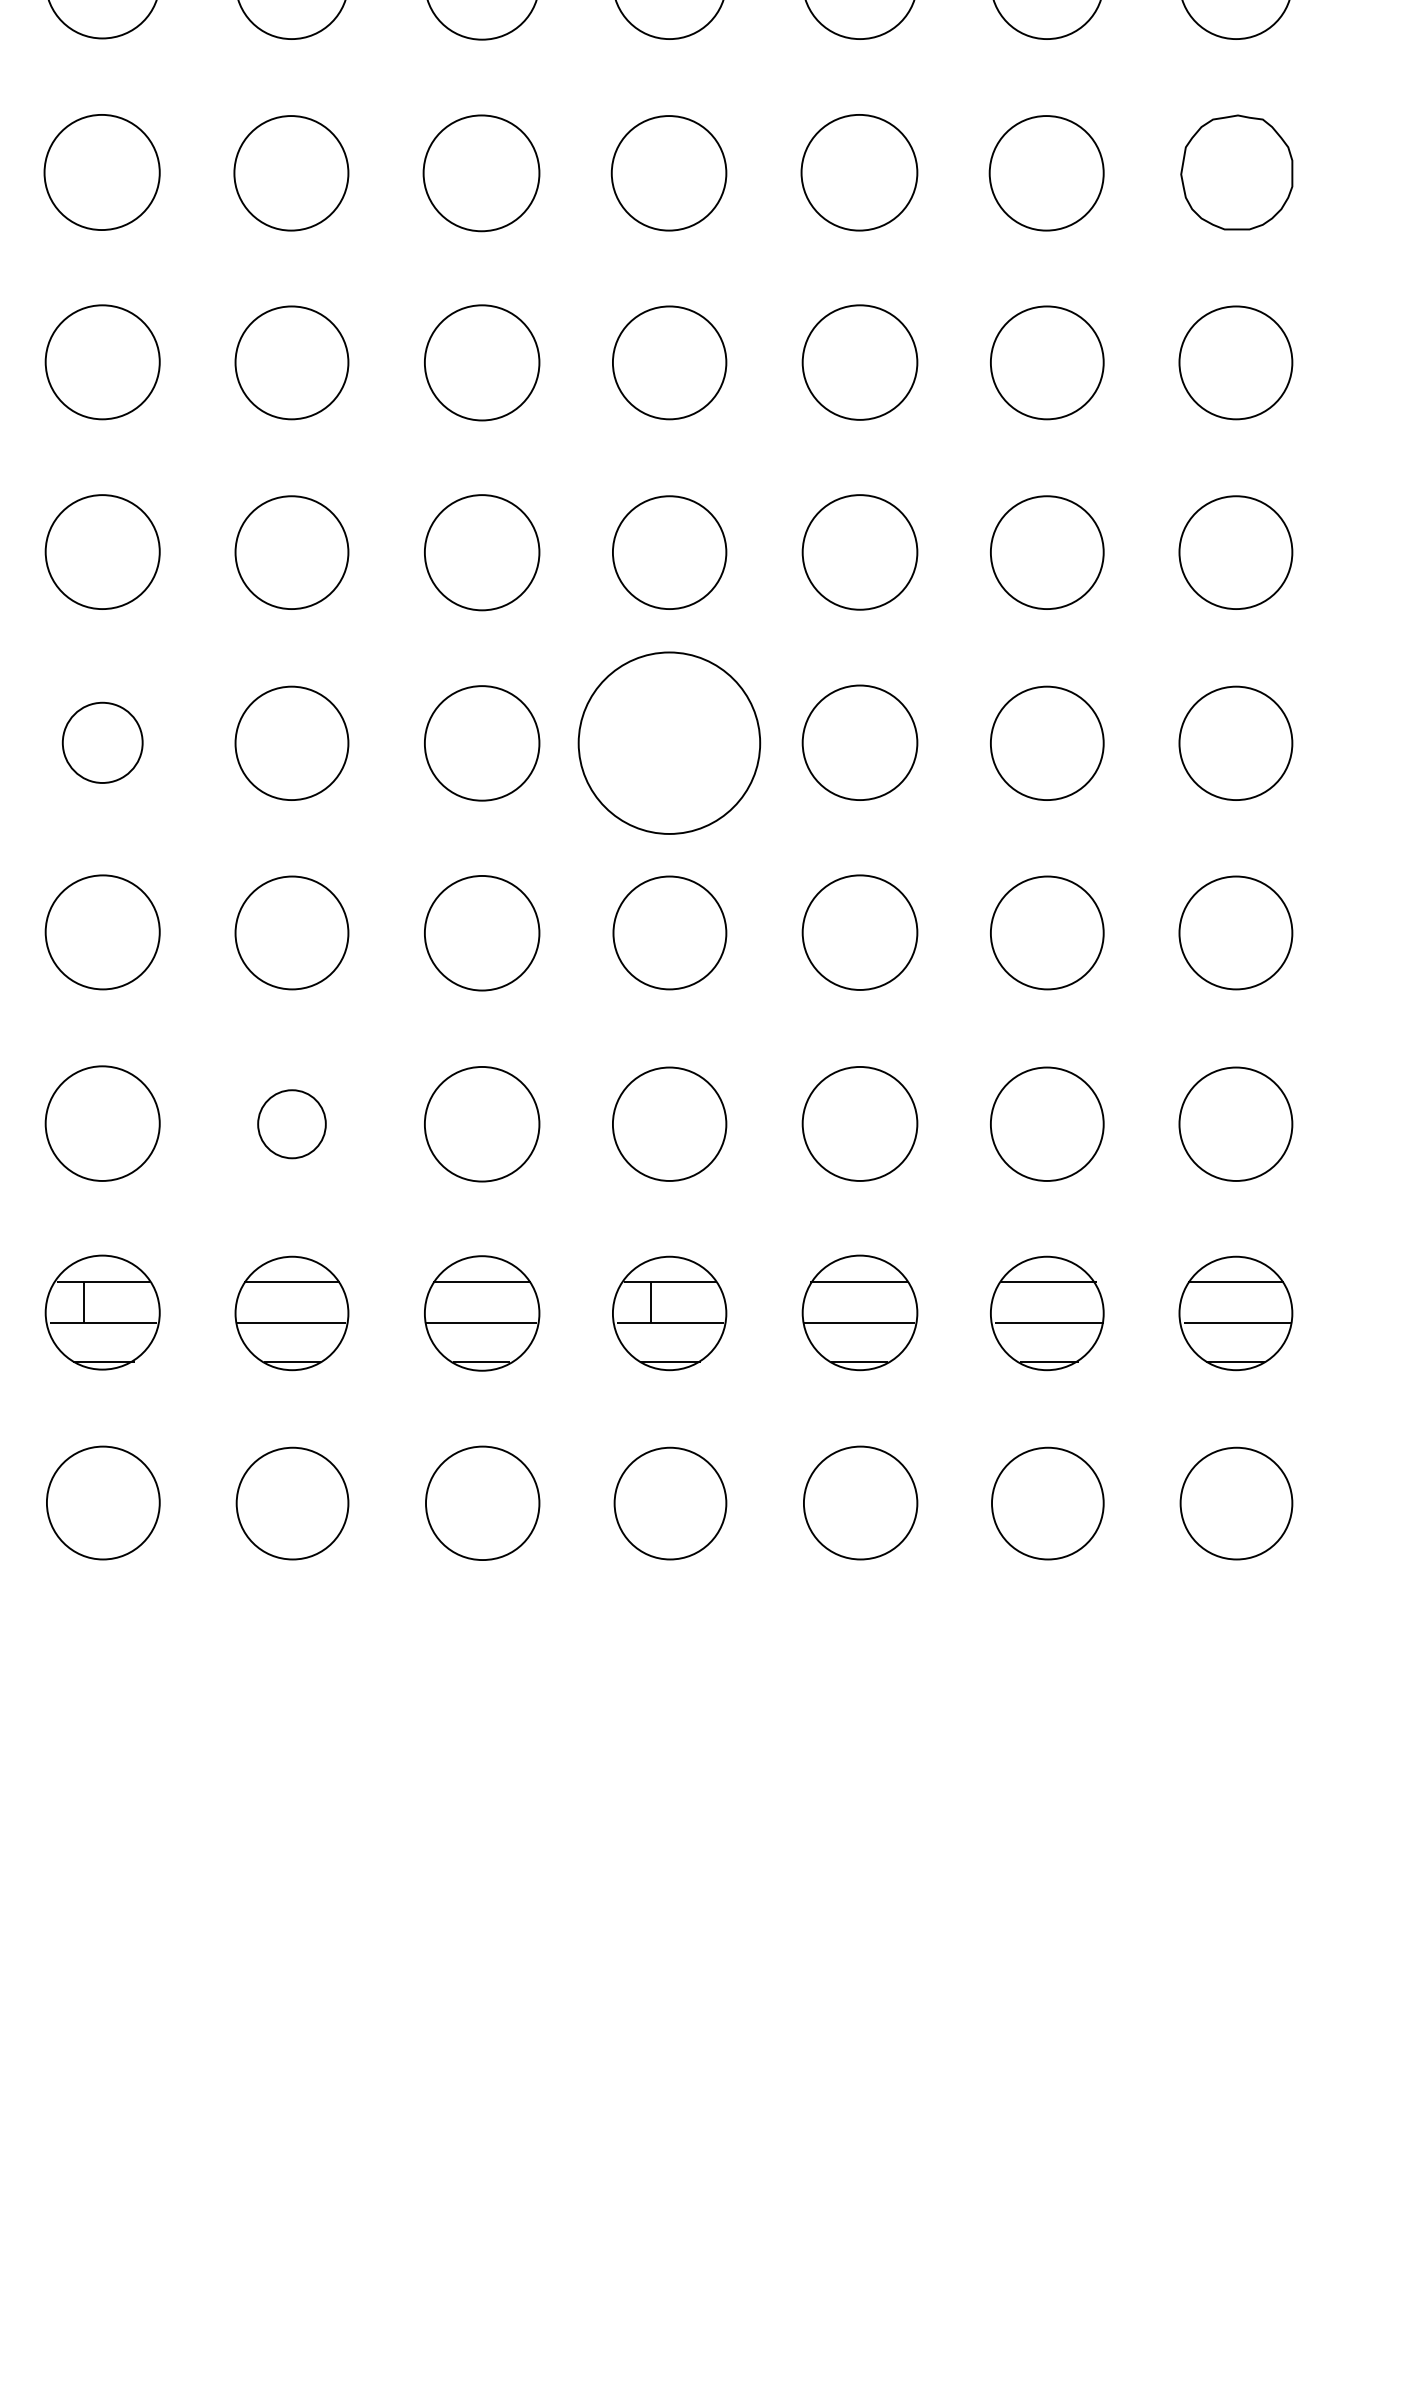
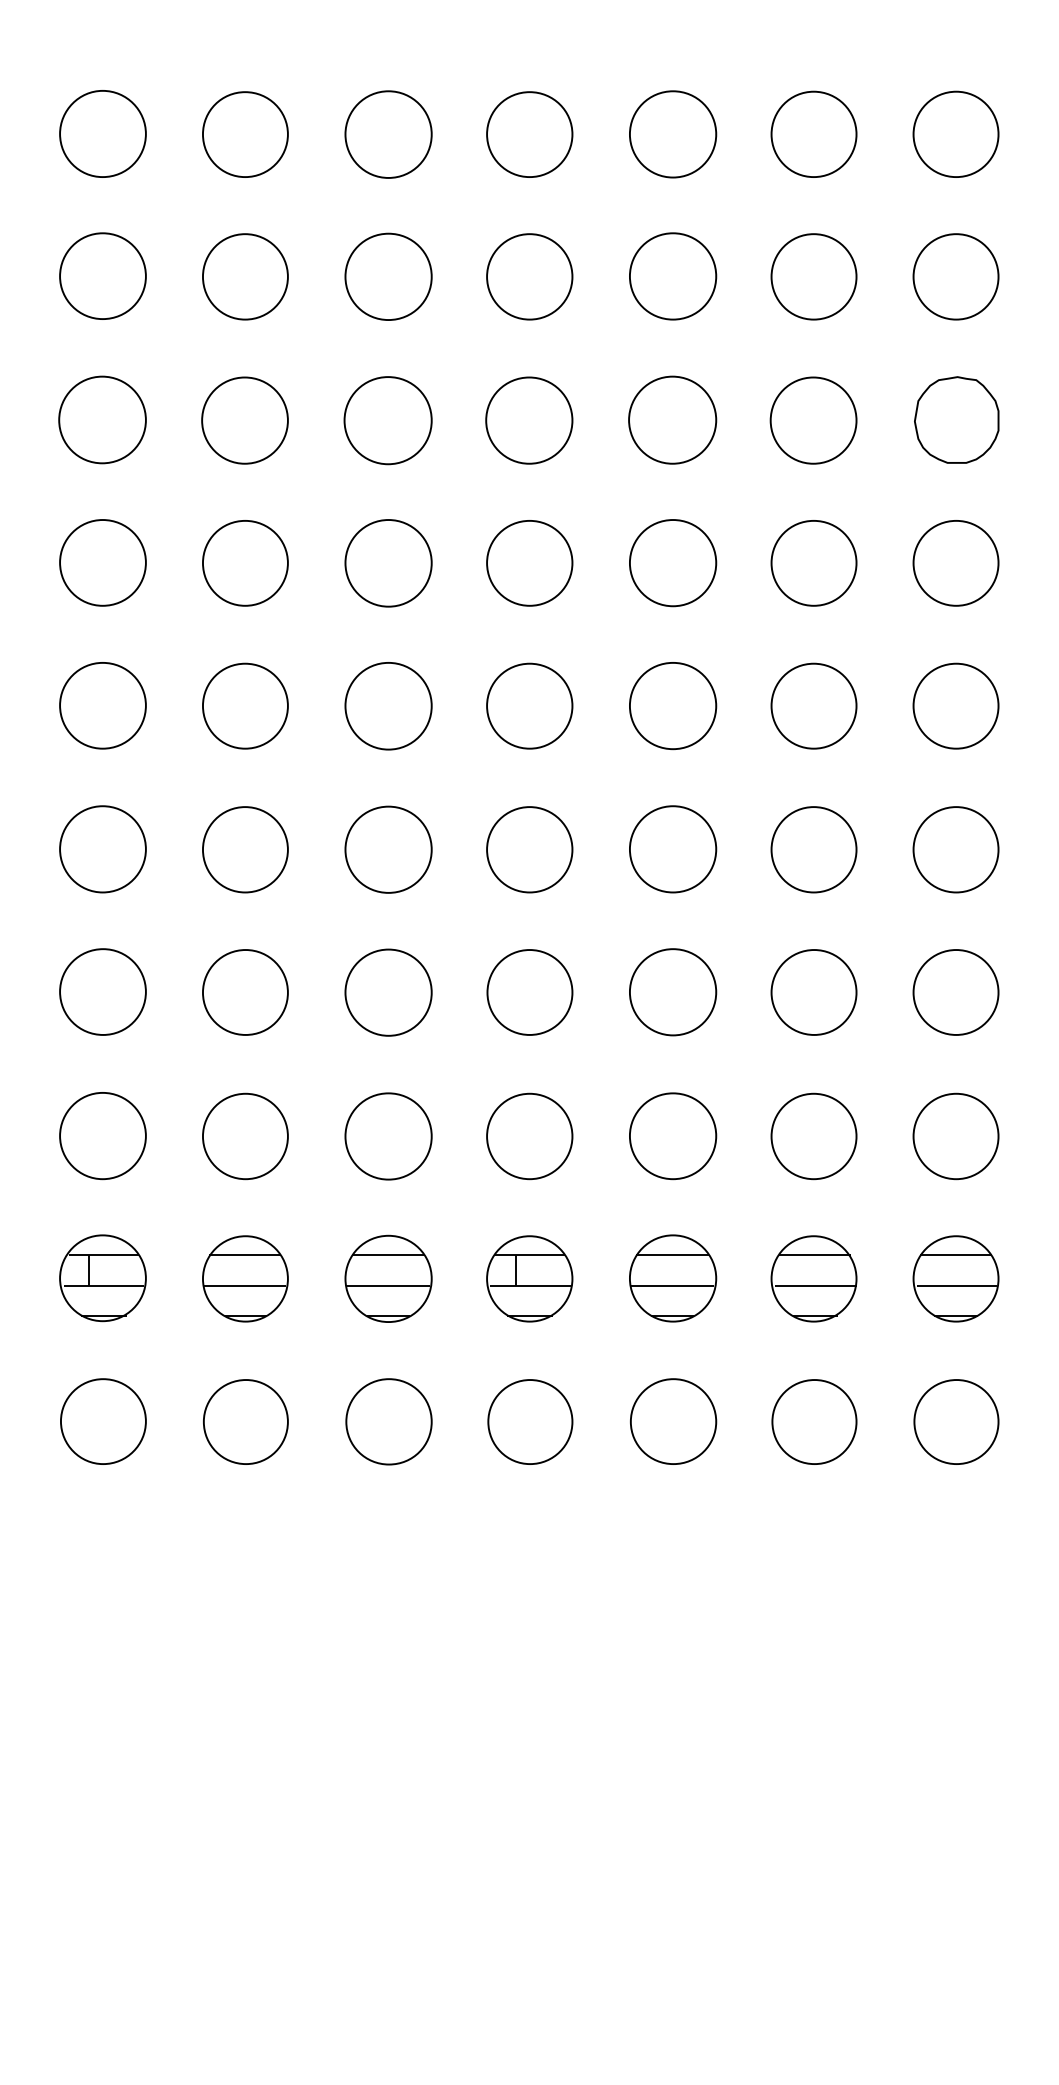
part: (102, 743) -> (102, 849), size x1.43
part: (669, 743) -> (529, 849), size x0.62
part: (292, 1124) -> (245, 1136), size x1.67

